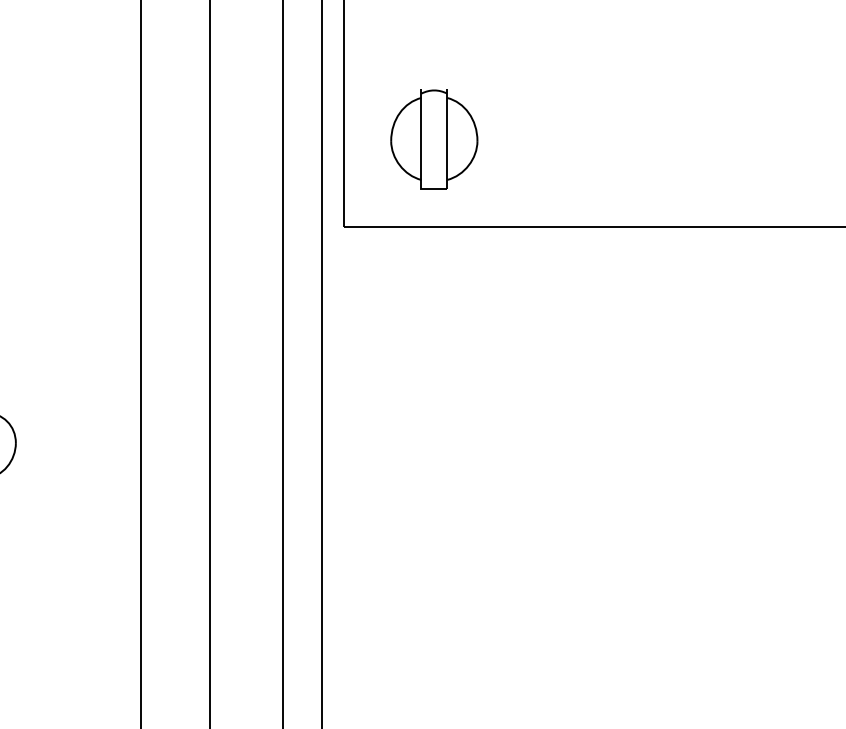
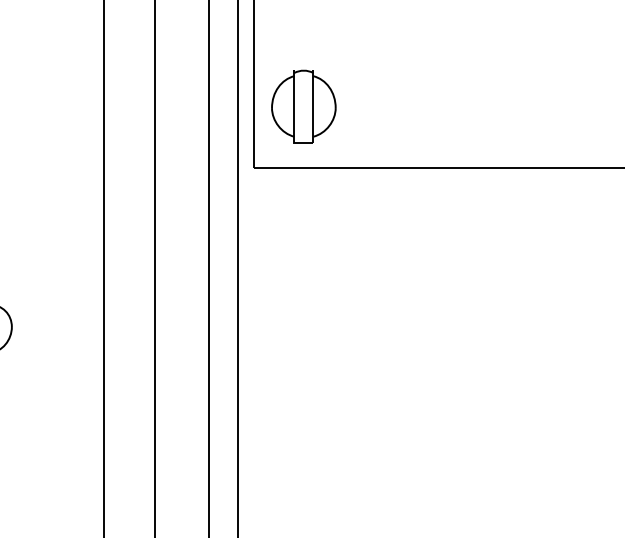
part: (433, 139) -> (303, 106), moved

